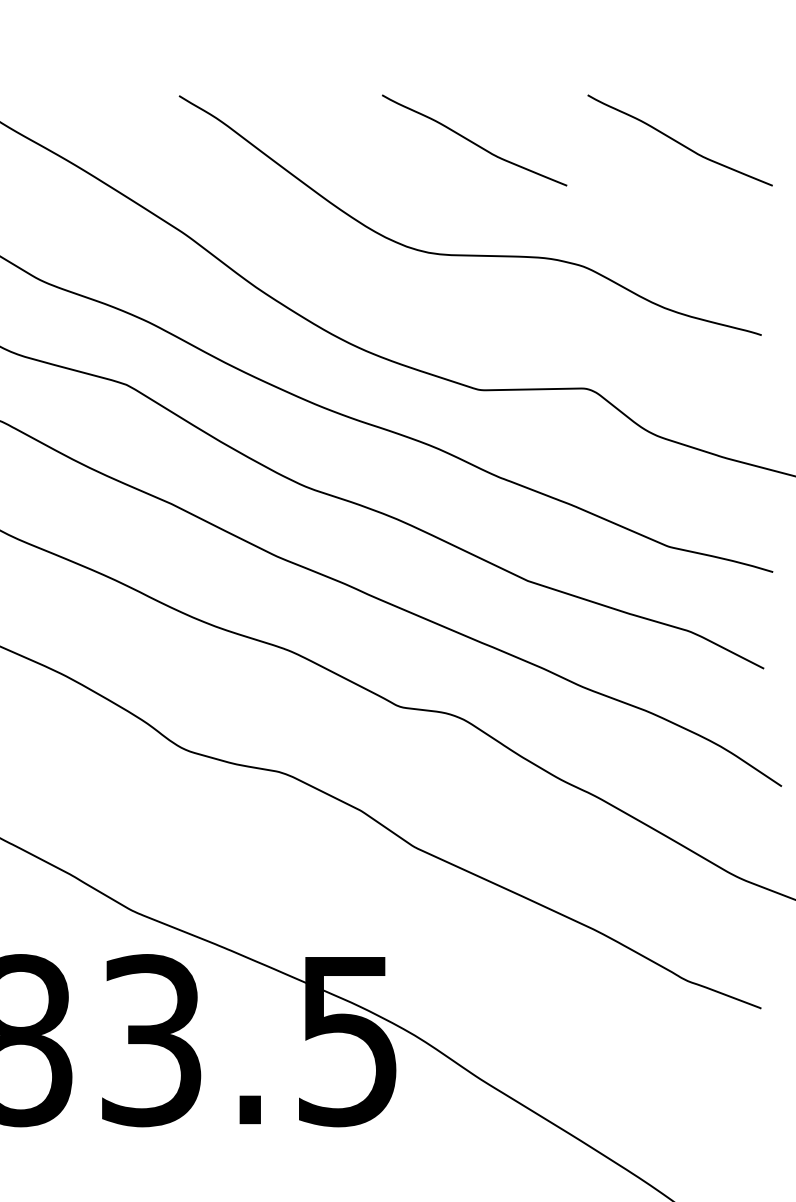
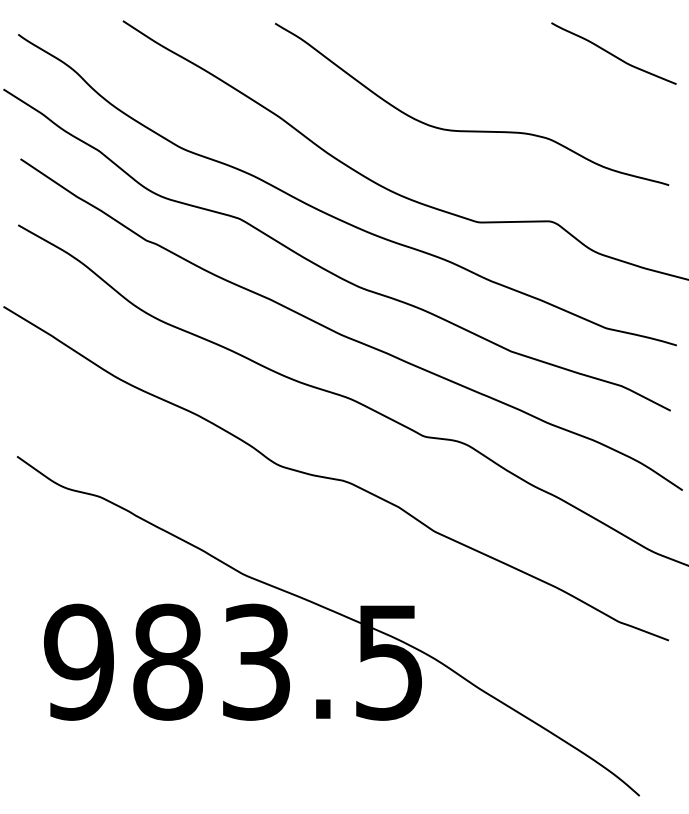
curve: (472, 140) -> (473, 53), removed

